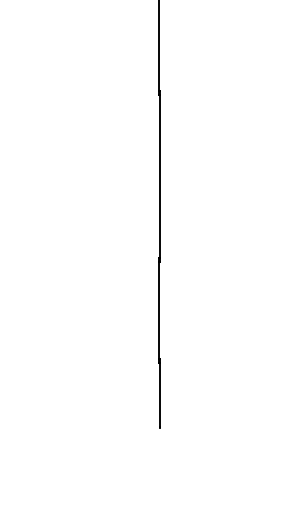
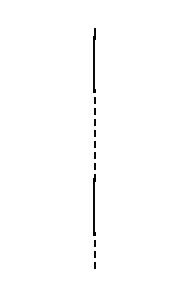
line: (159, 176) -> (94, 135), solid -> dashed
line: (159, 392) -> (94, 250), solid -> dashed

